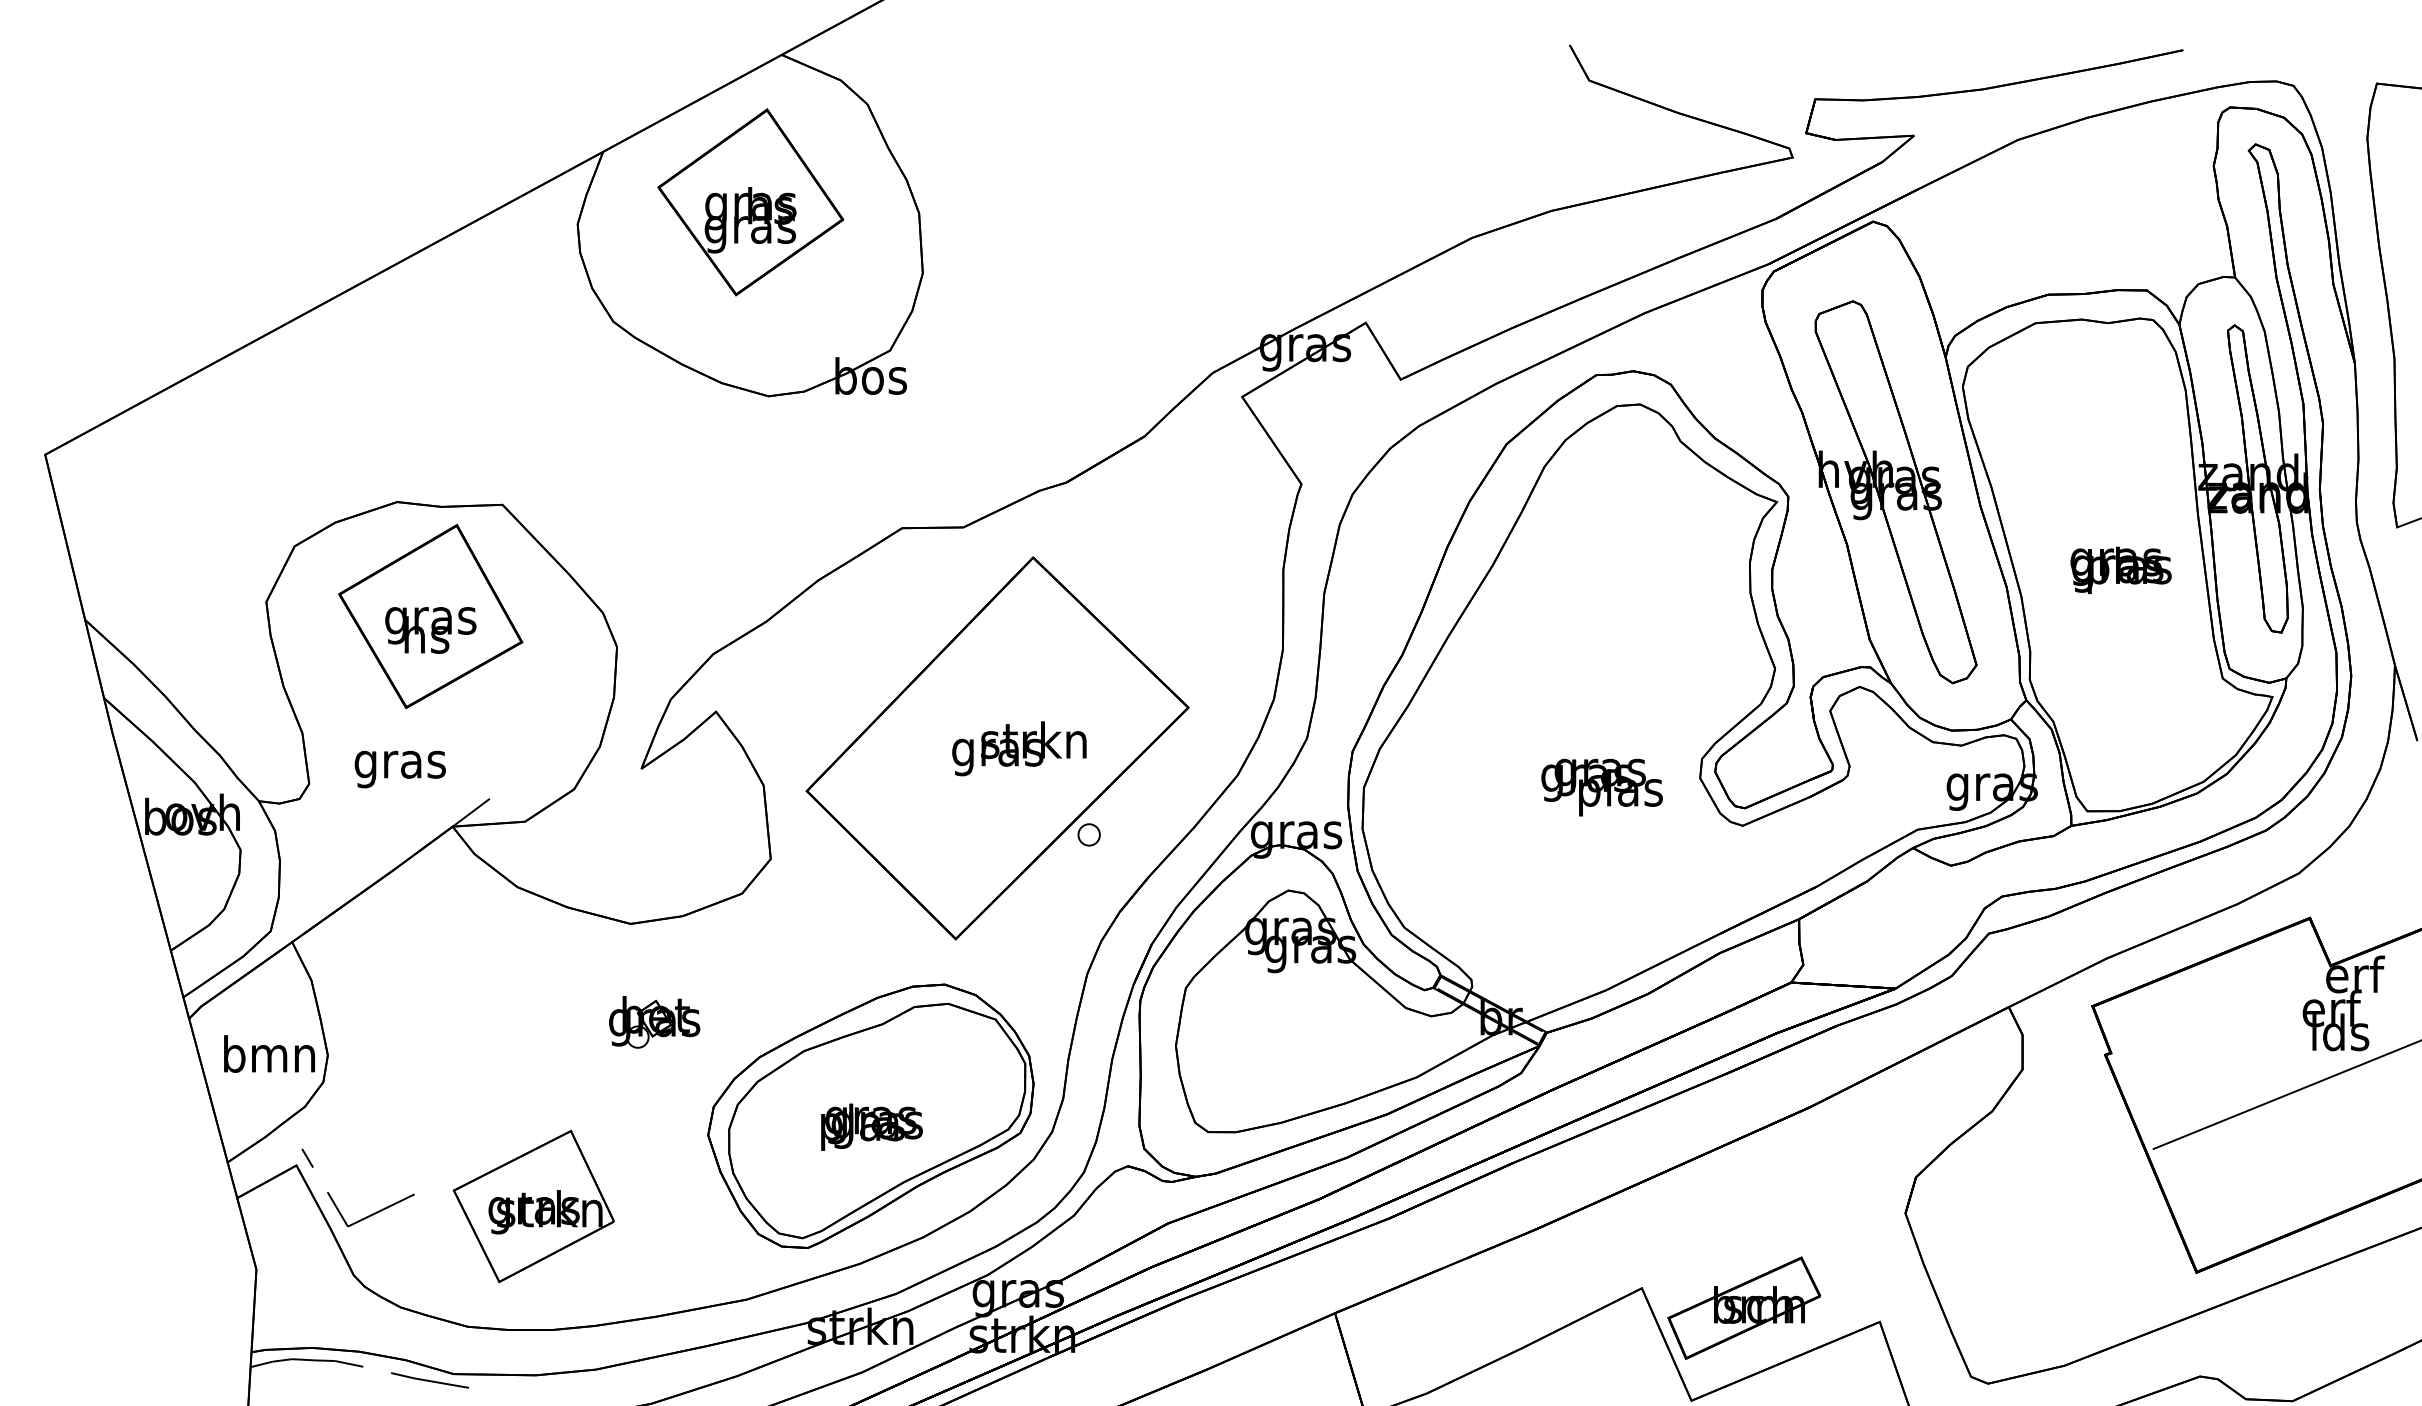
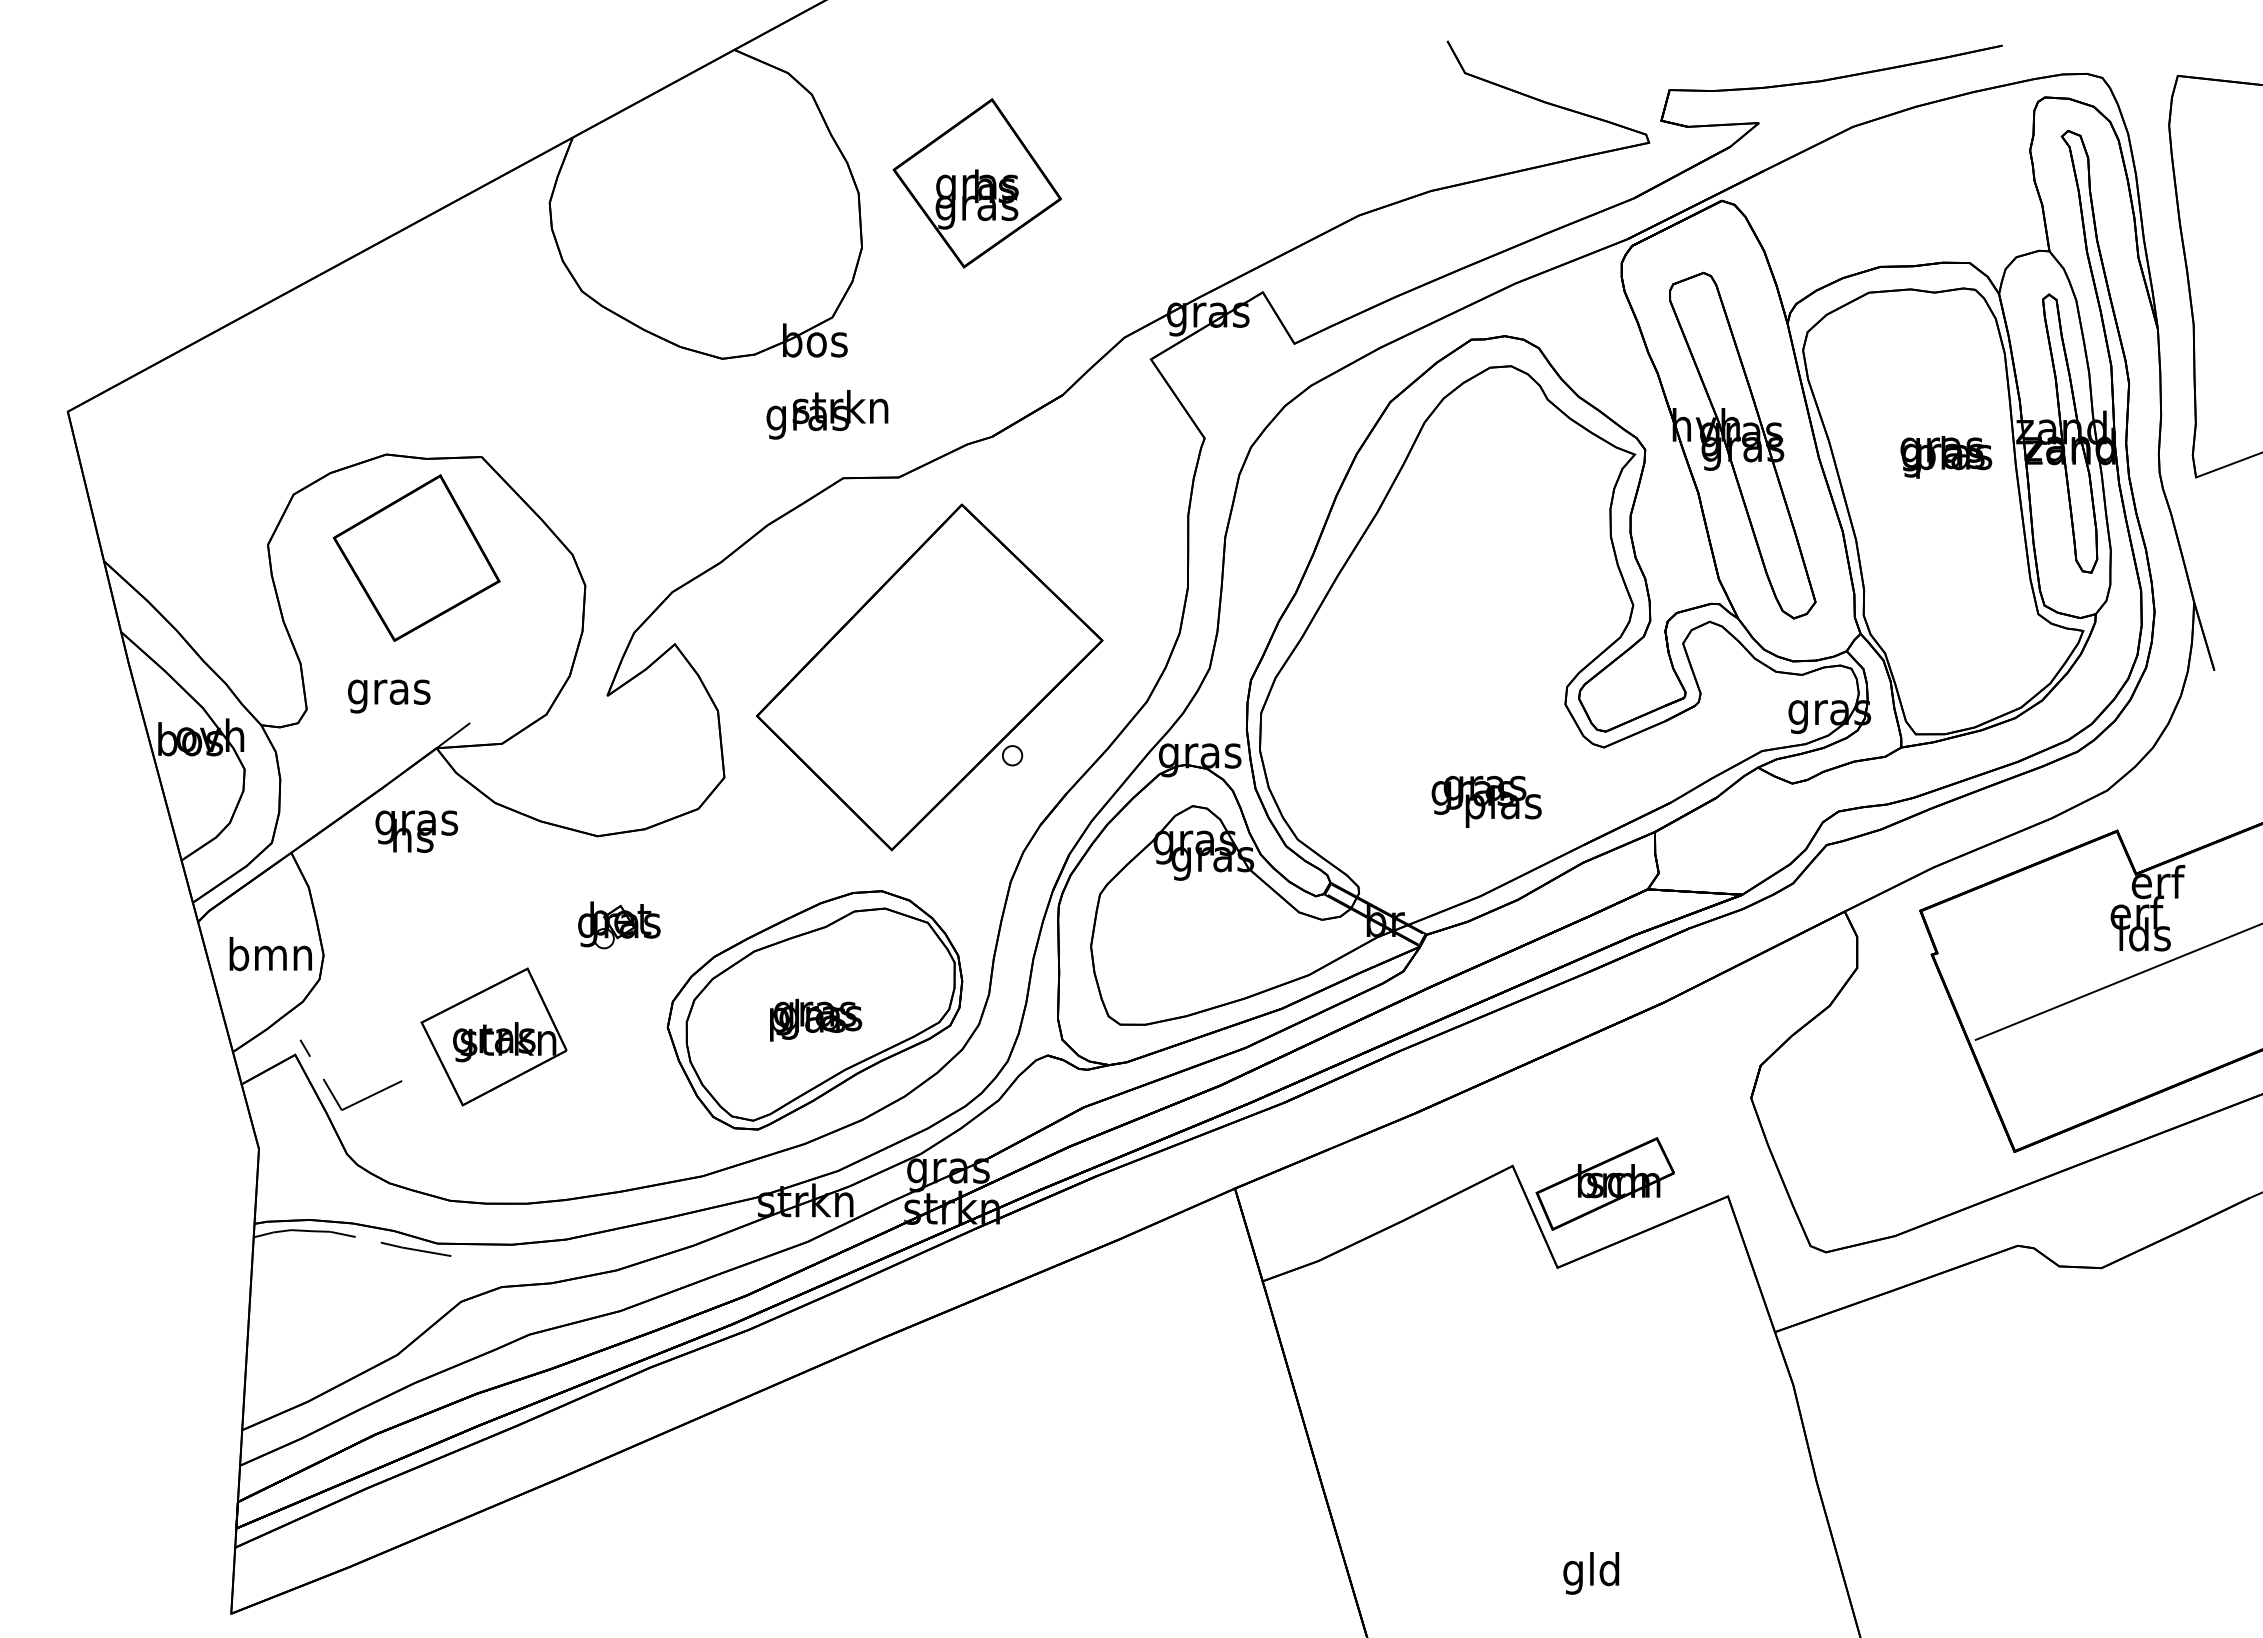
part: (749, 202) -> (976, 183), moved
text: (2121, 570) -> (1946, 457), moved
text: (430, 630) -> (416, 831), moved
text: (1019, 748) -> (827, 414), moved
text: (1601, 787) -> (1486, 801), moved
part: (533, 1205) -> (493, 1036), moved

